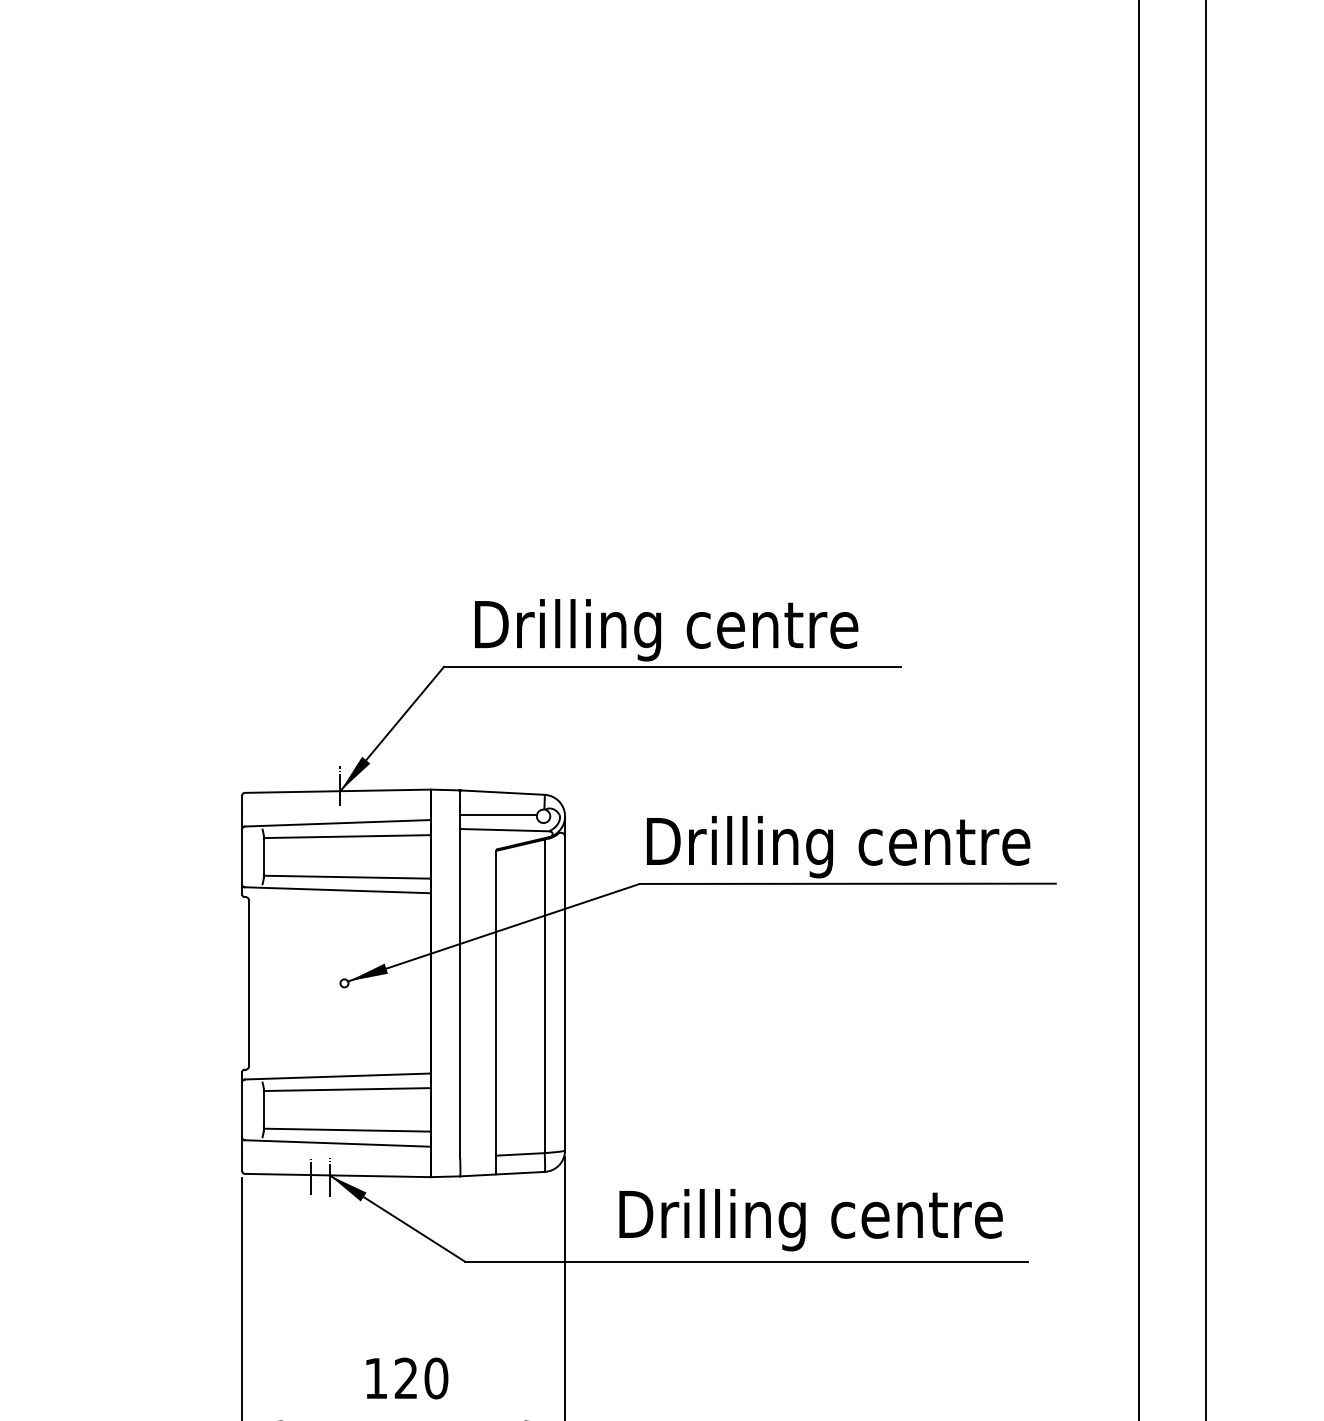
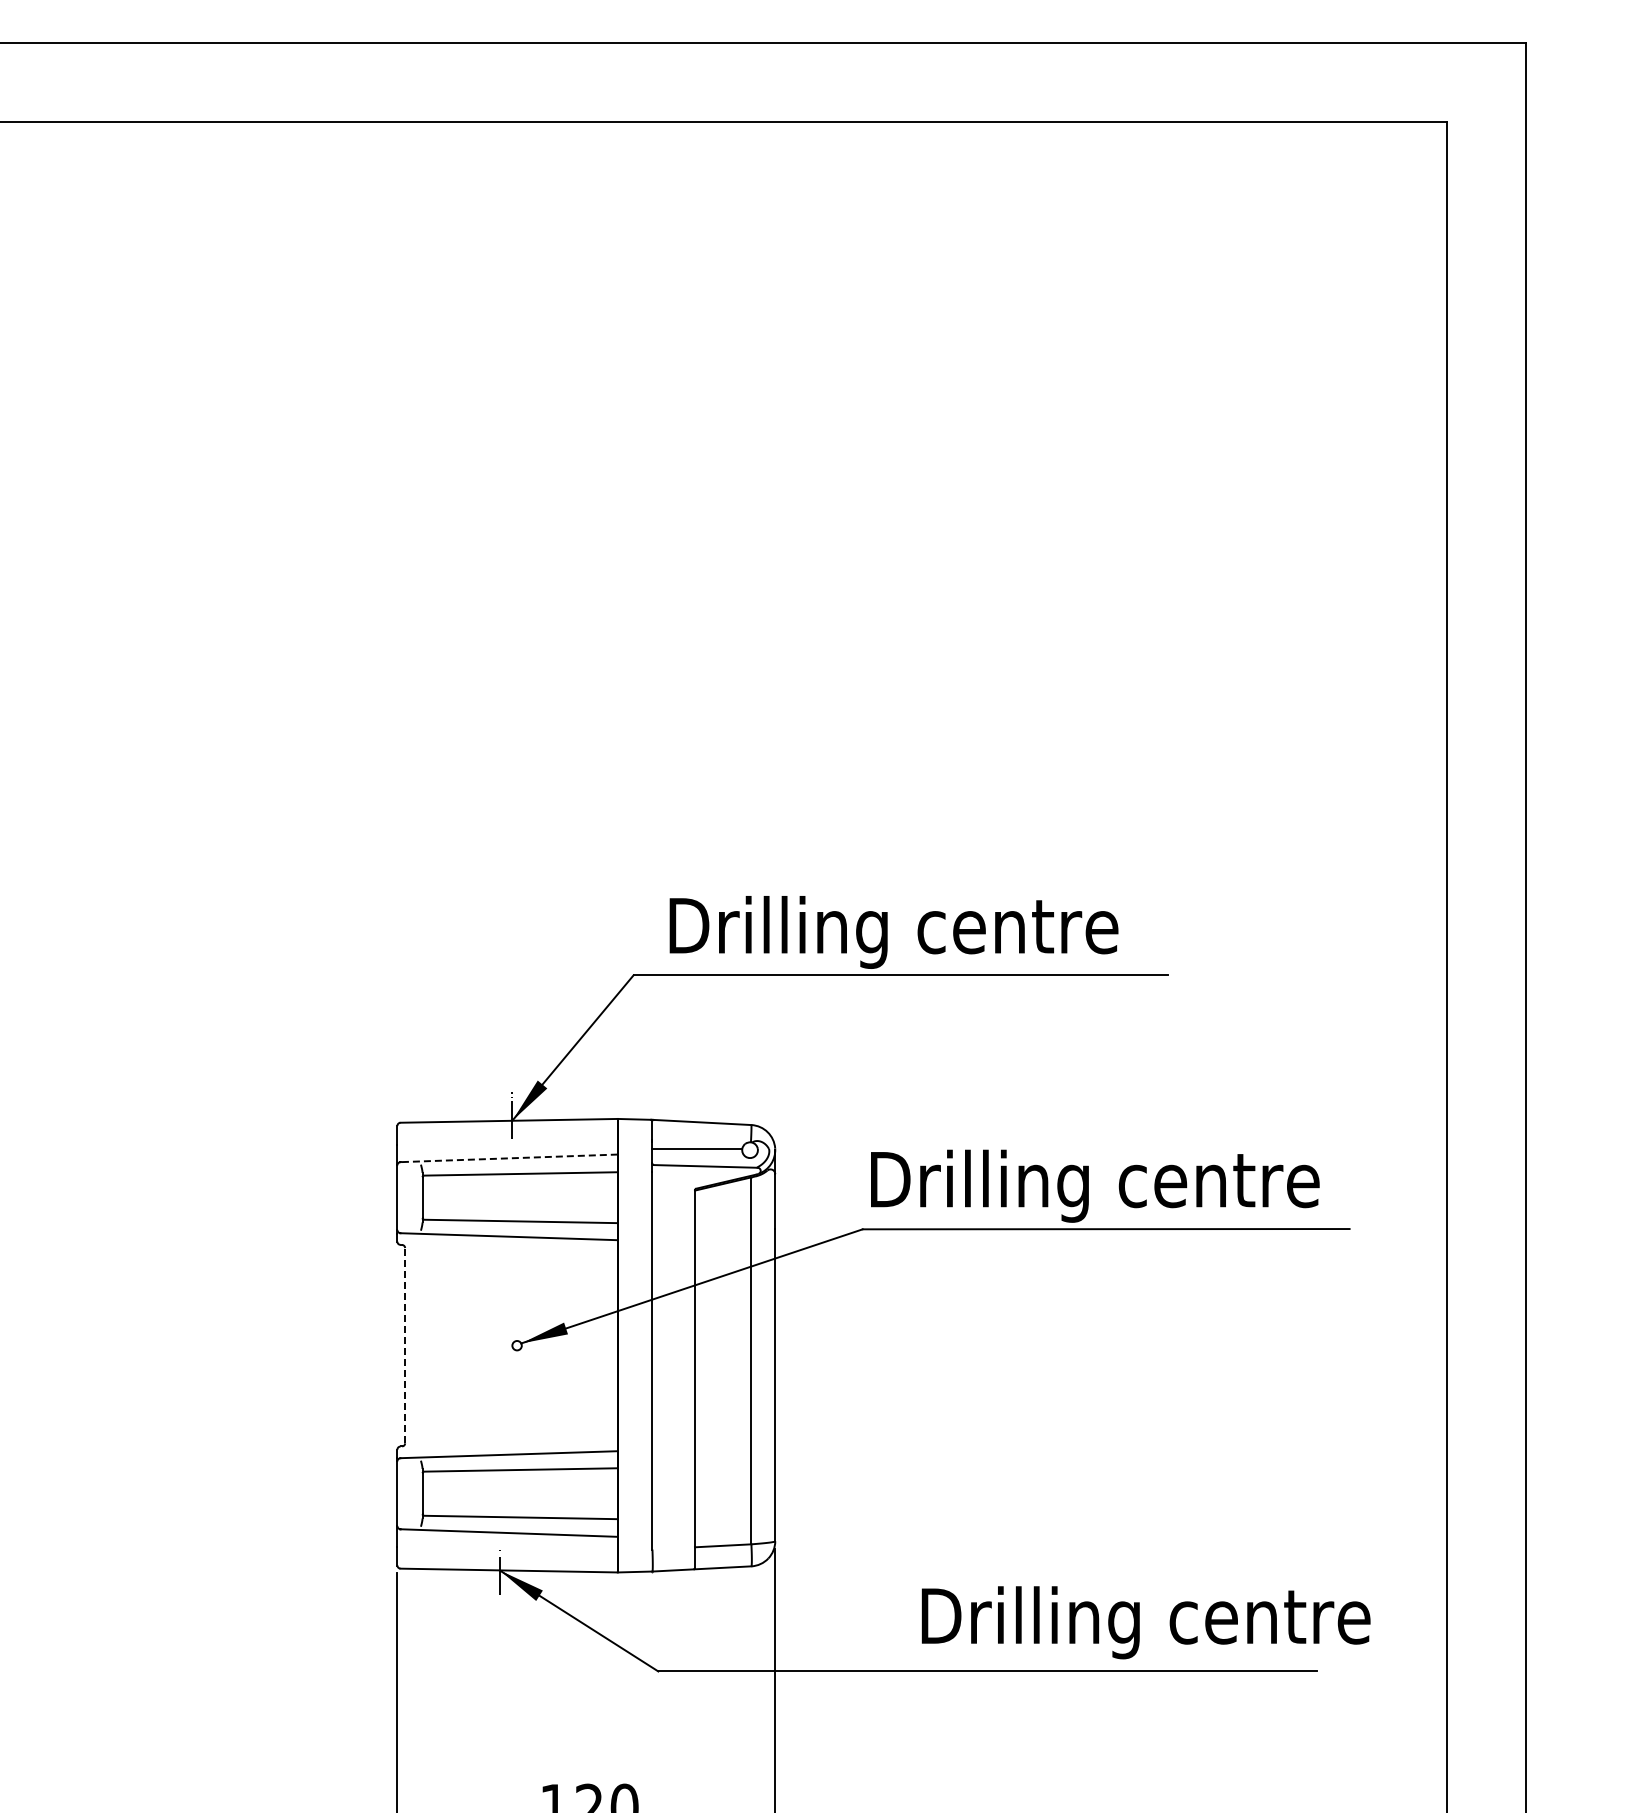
line: (337, 823) -> (509, 1158), solid -> dashed
line: (249, 983) -> (405, 1345), solid -> dashed
line: (310, 1176) -> (477, 1571), removed
text: (810, 1219) -> (1145, 1622), moved

